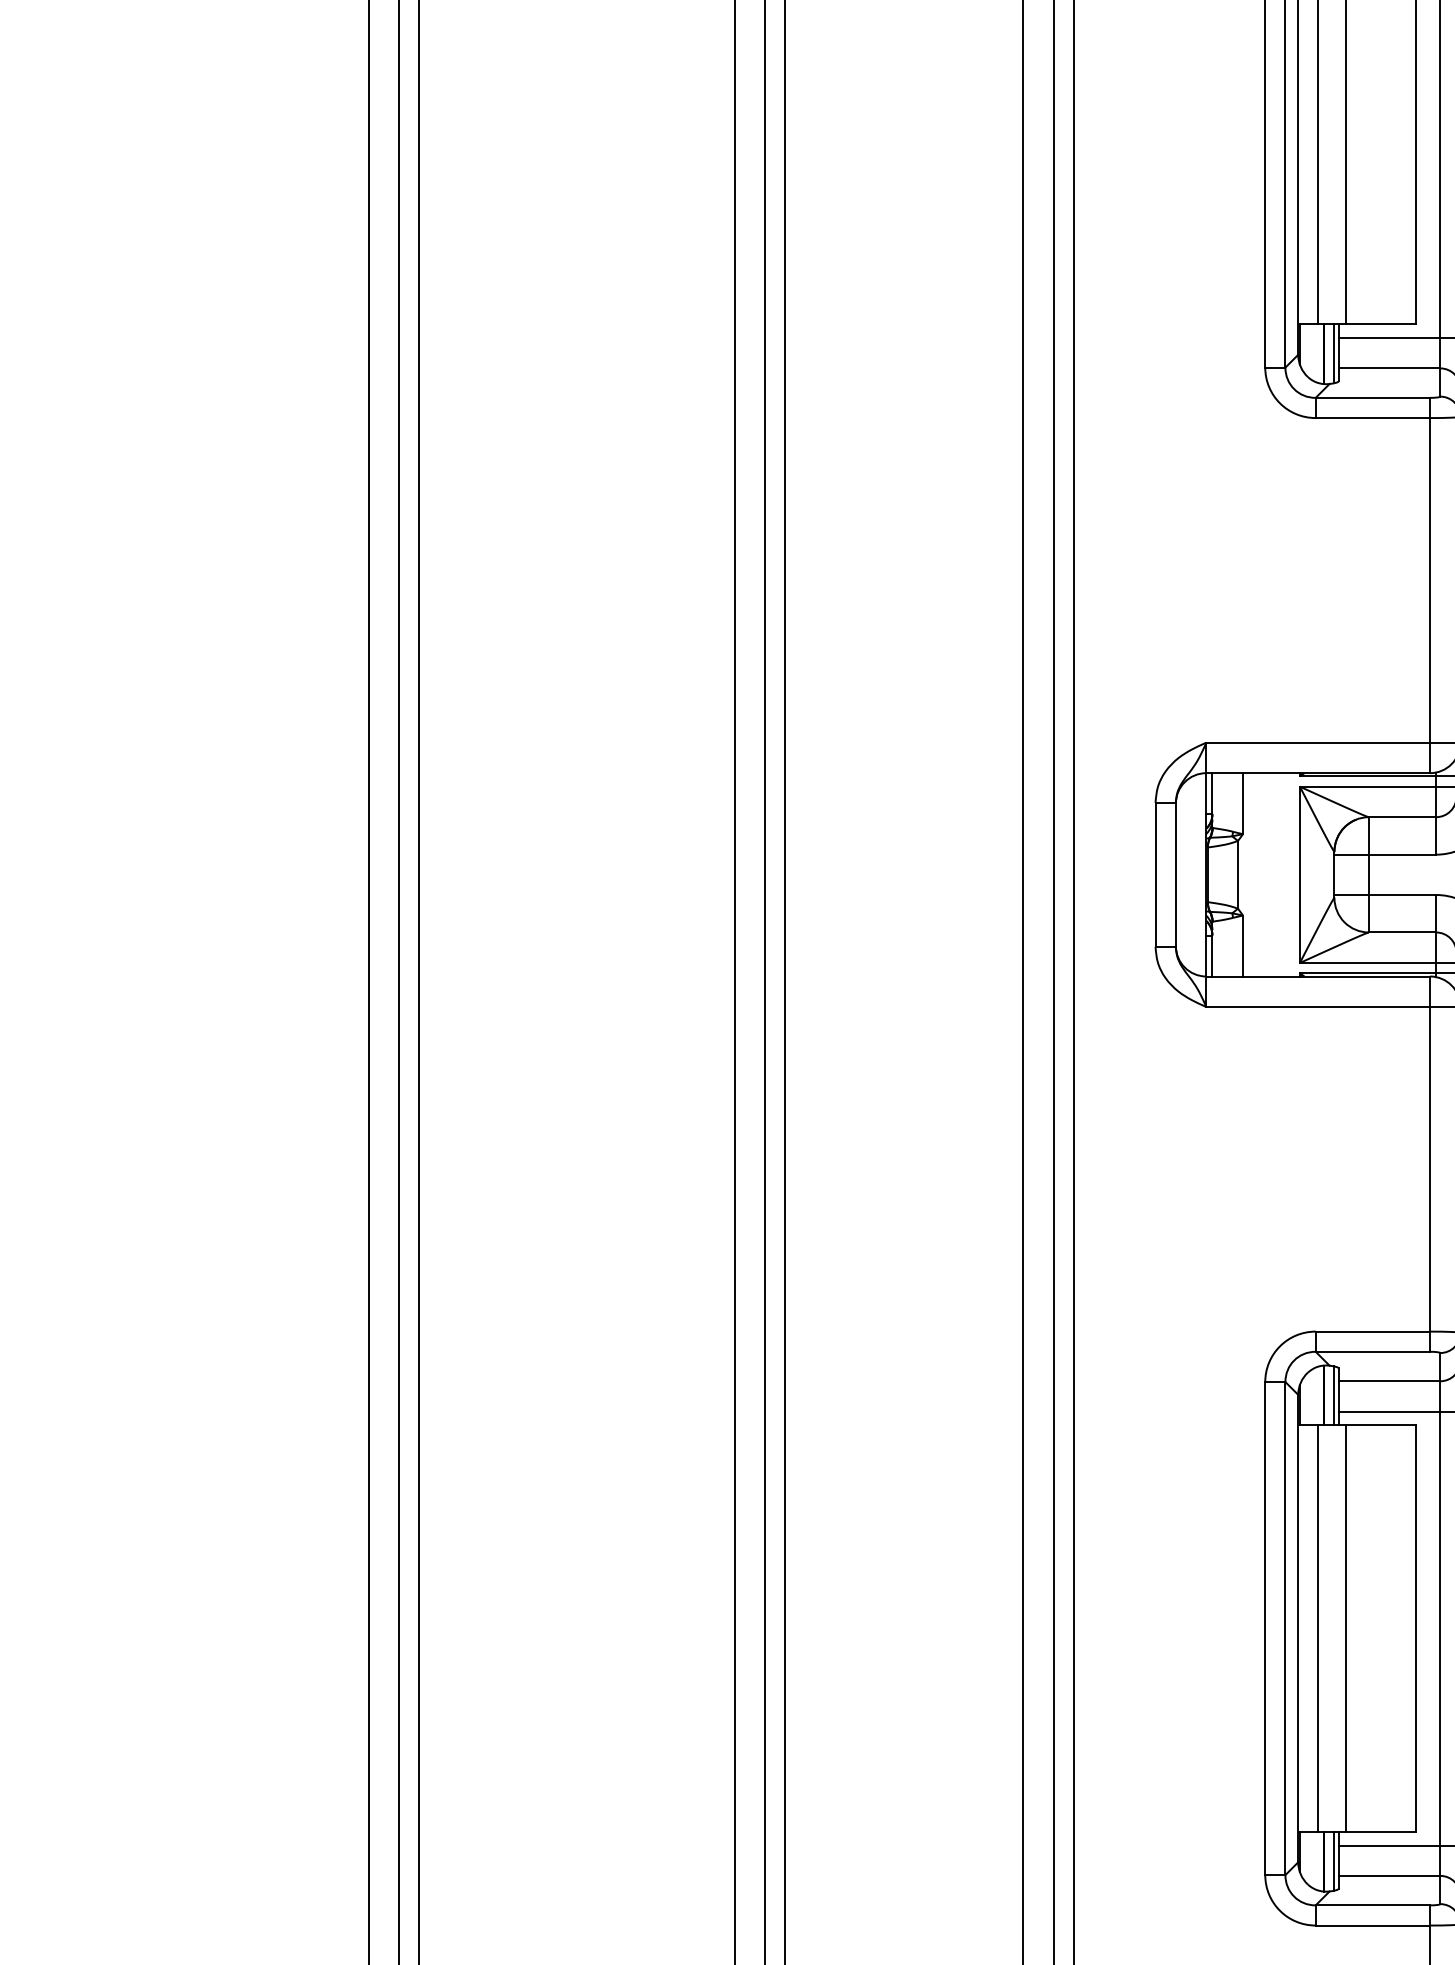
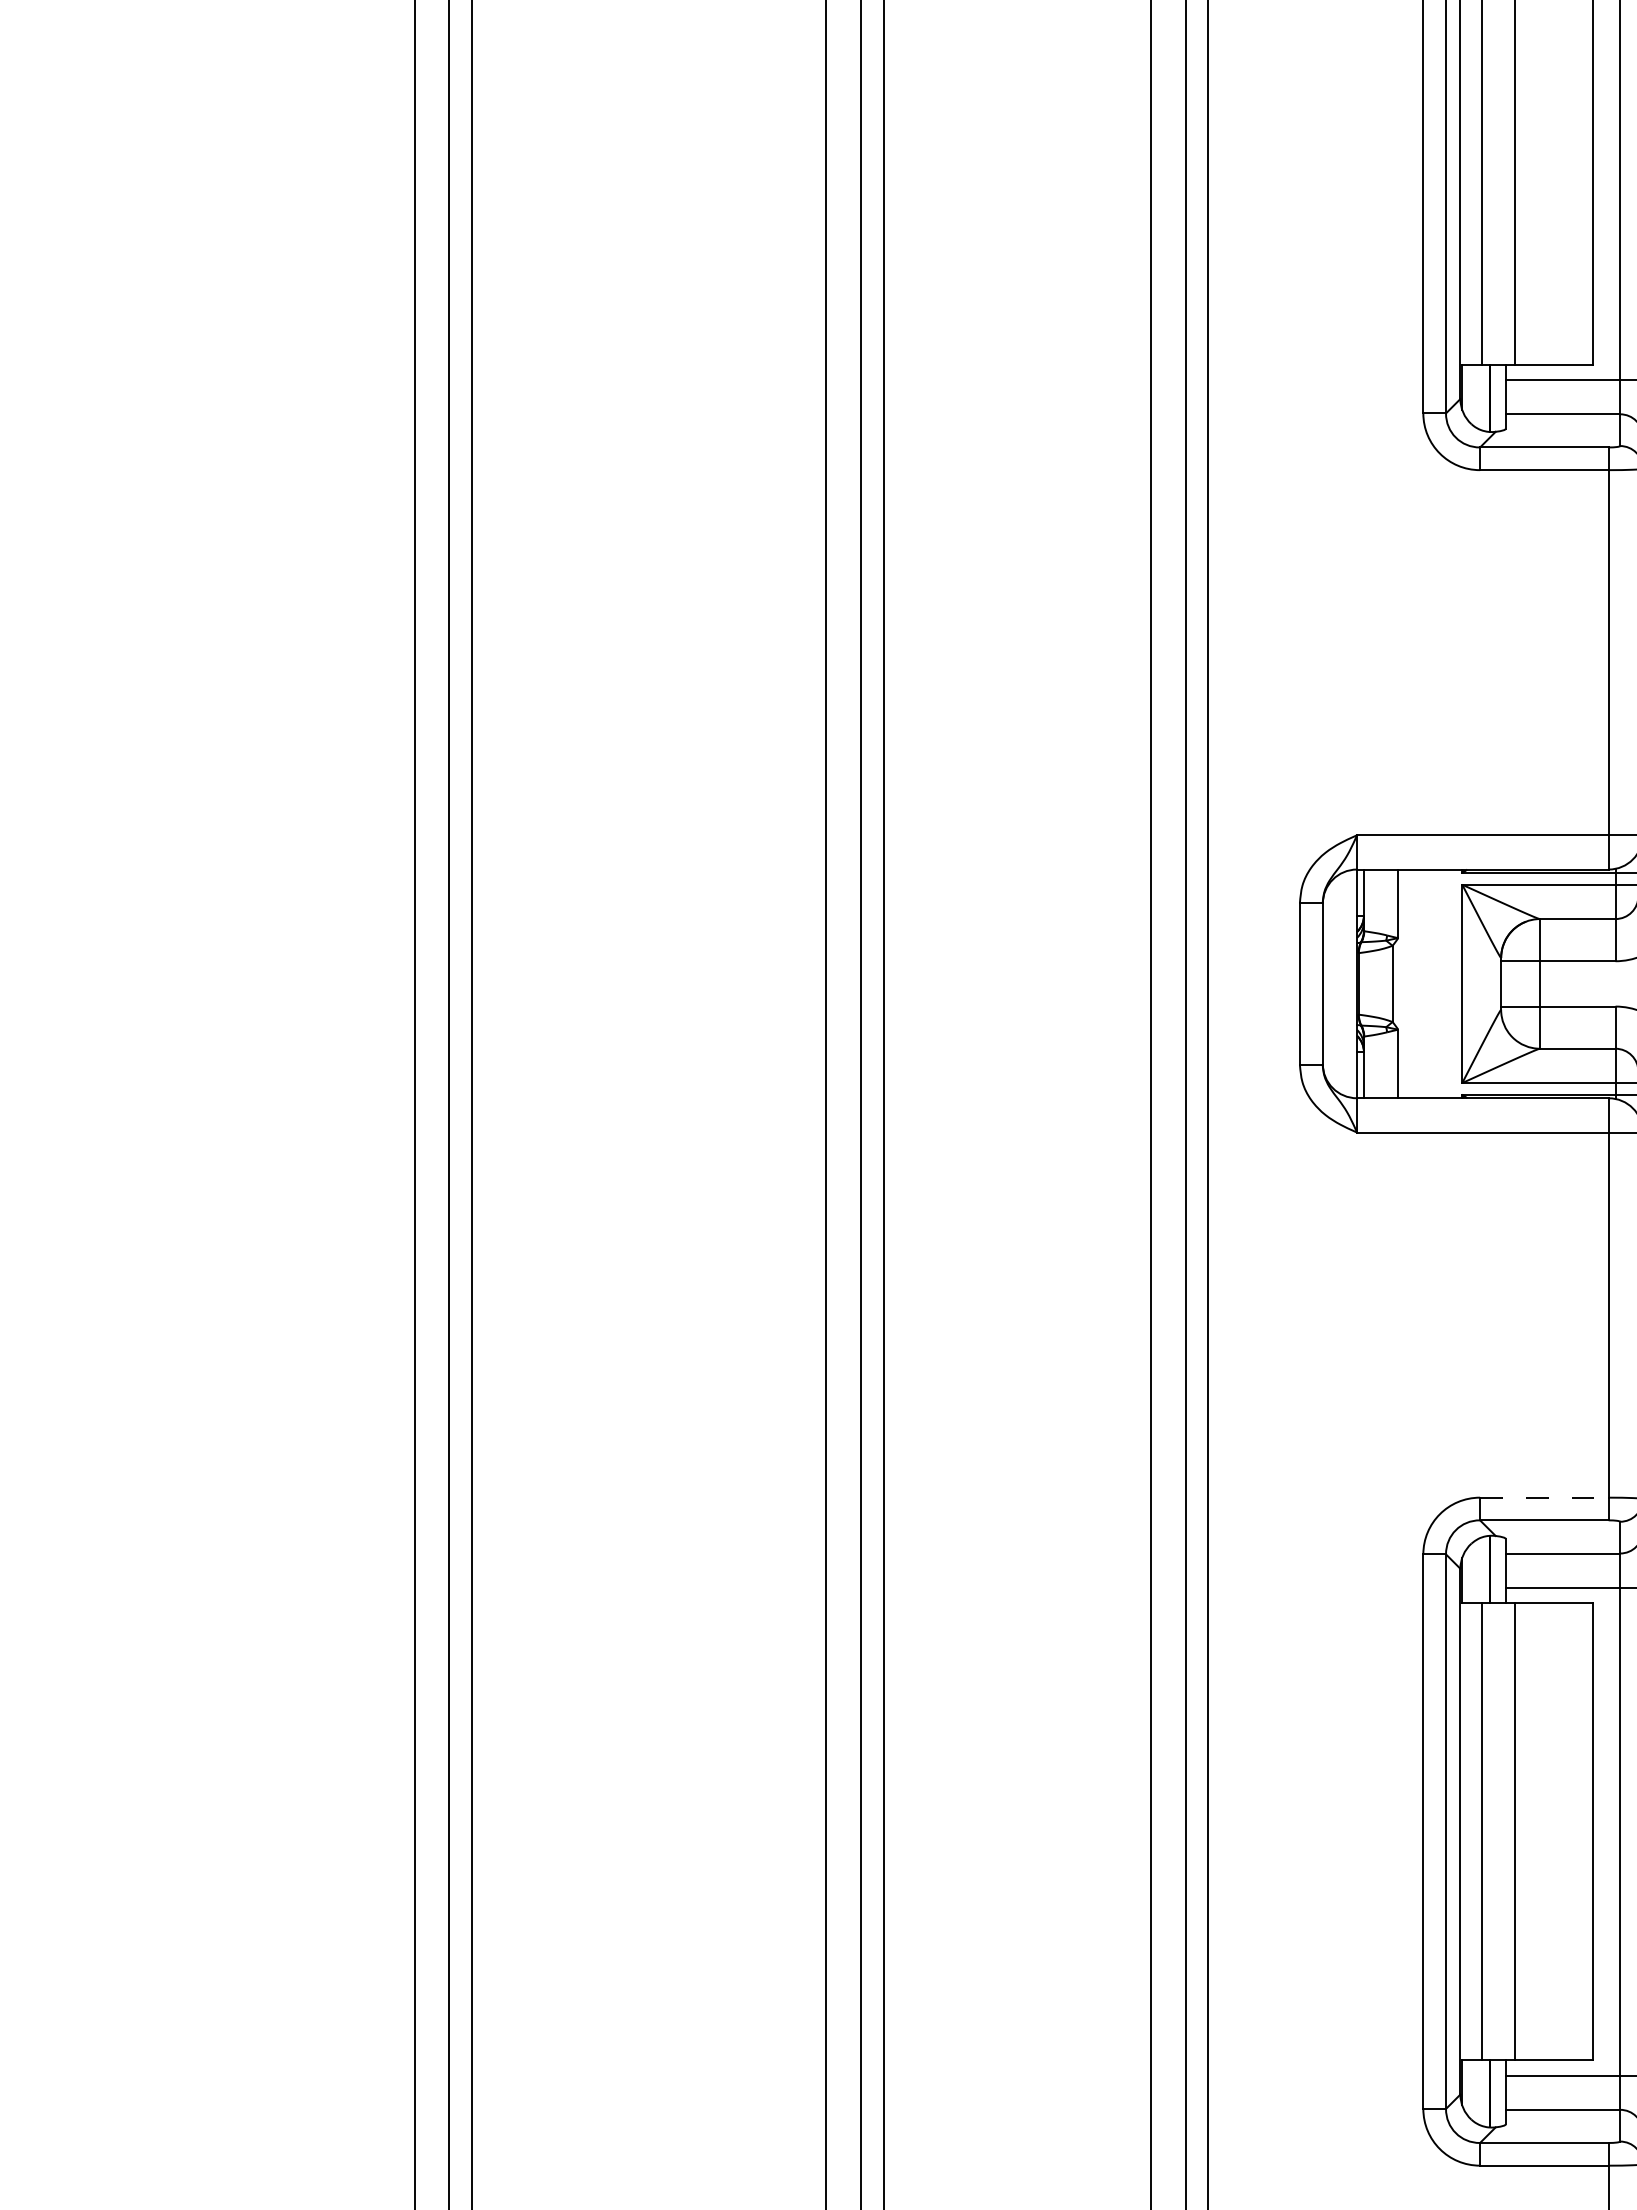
line: (1334, 353) -> (1501, 397), removed
line: (1372, 1331) -> (1544, 1497), solid -> dashed
line: (1334, 1395) -> (1501, 1569), removed
line: (1334, 1861) -> (1501, 2093), removed

